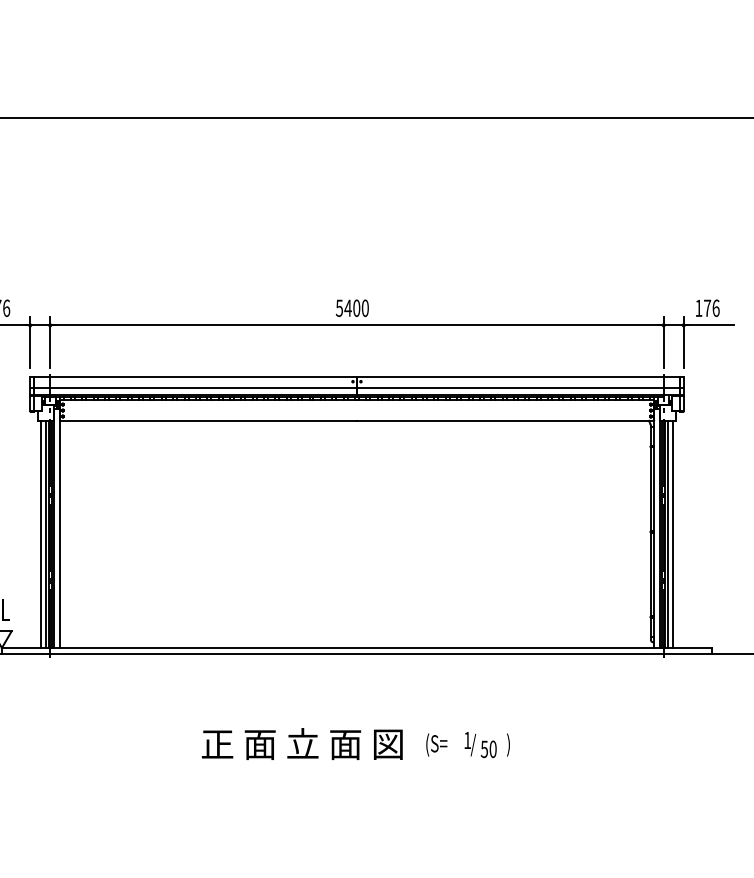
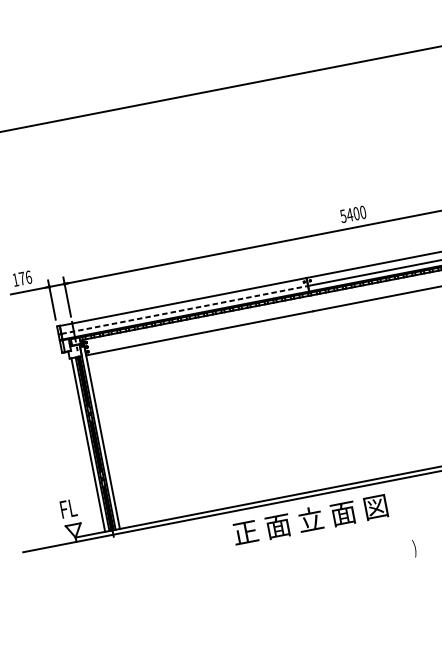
text: (352, 307) -> (353, 213), moved
line: (195, 387) -> (184, 309), solid -> dashed
text: (302, 743) -> (310, 519), moved
text: (436, 744) -> (421, 546), (S= -> )

